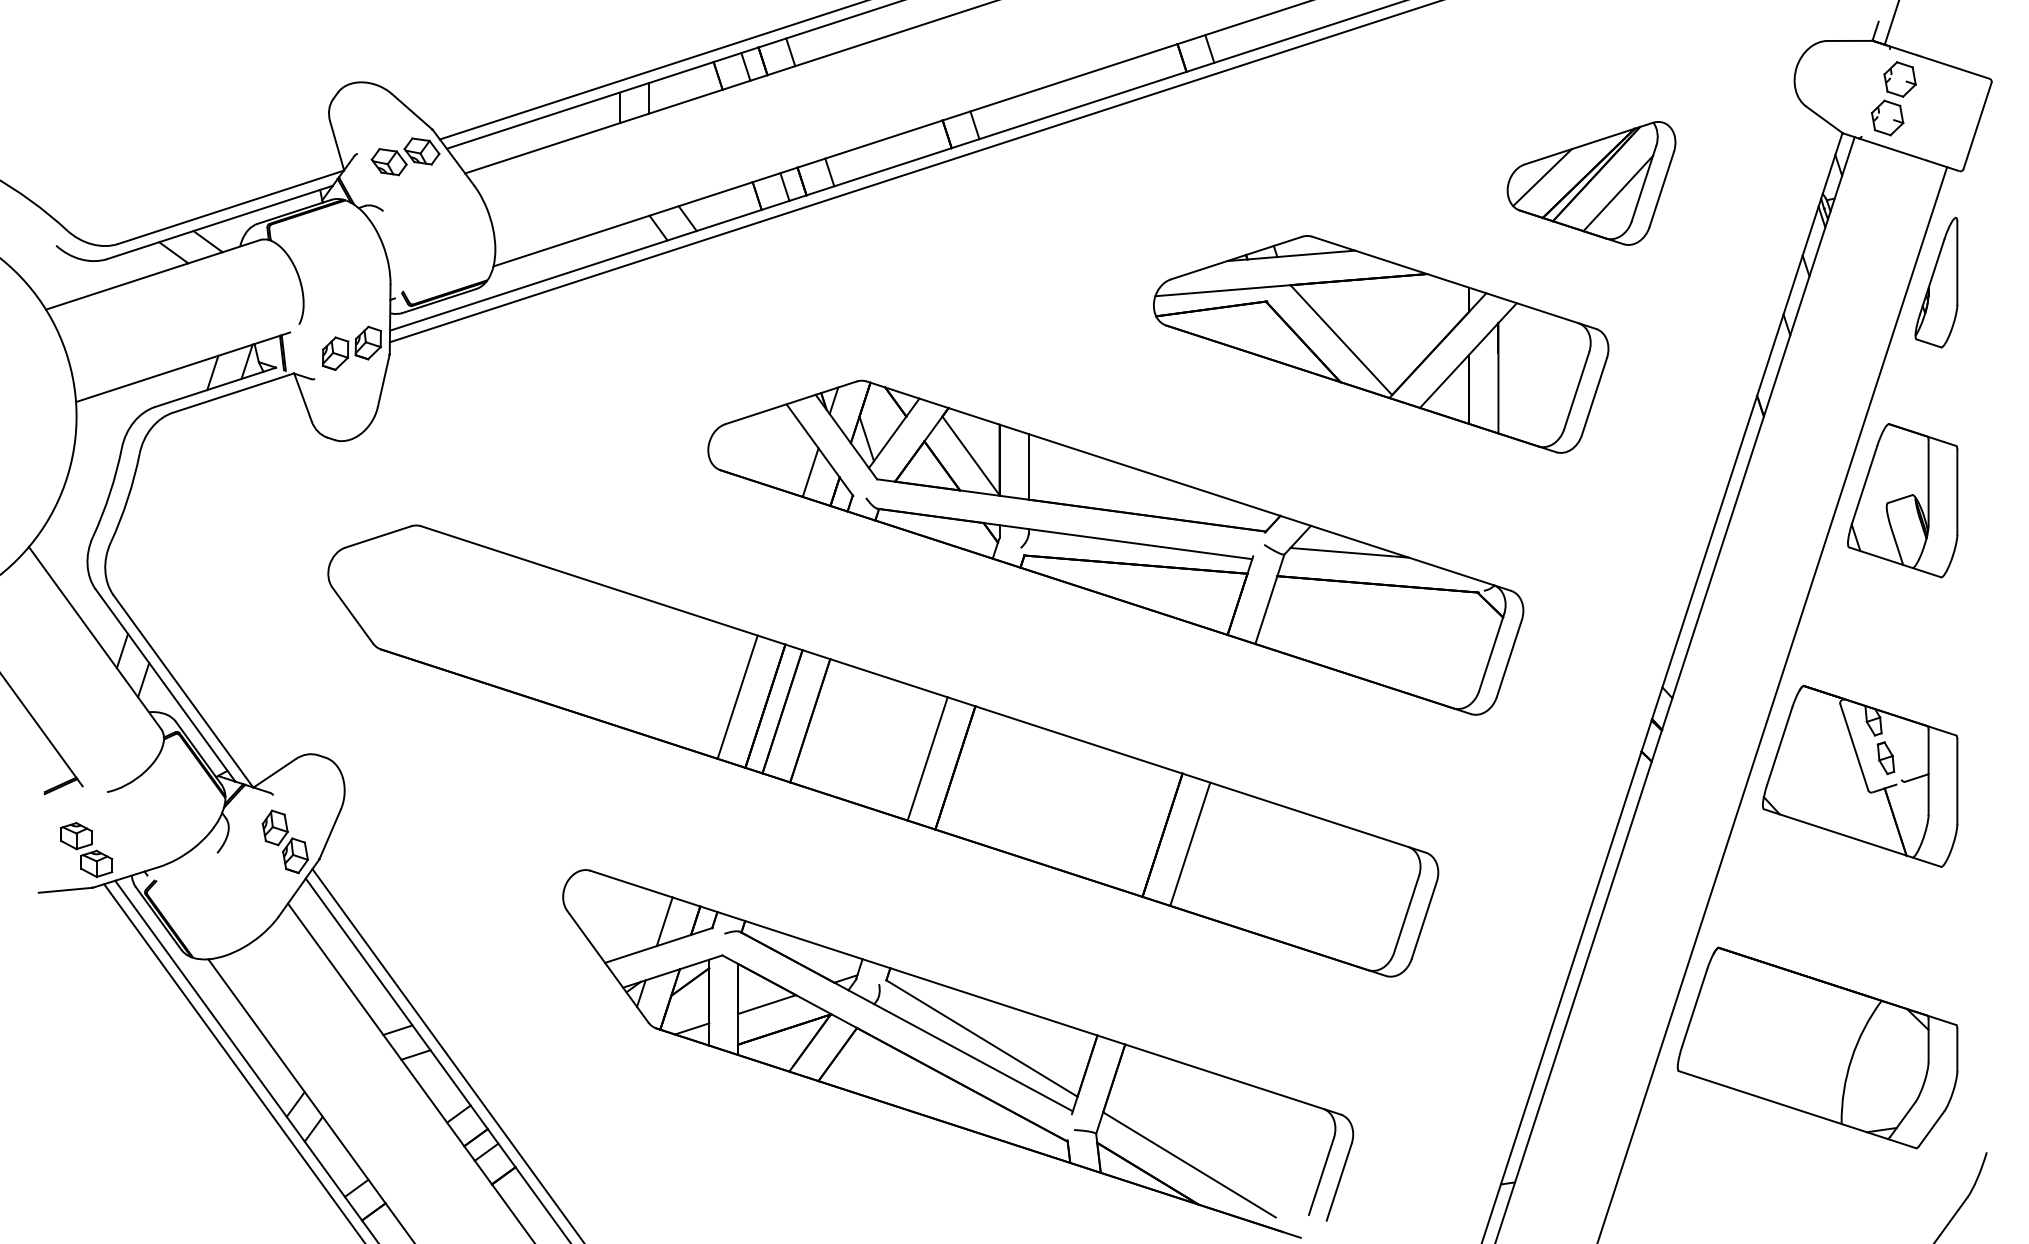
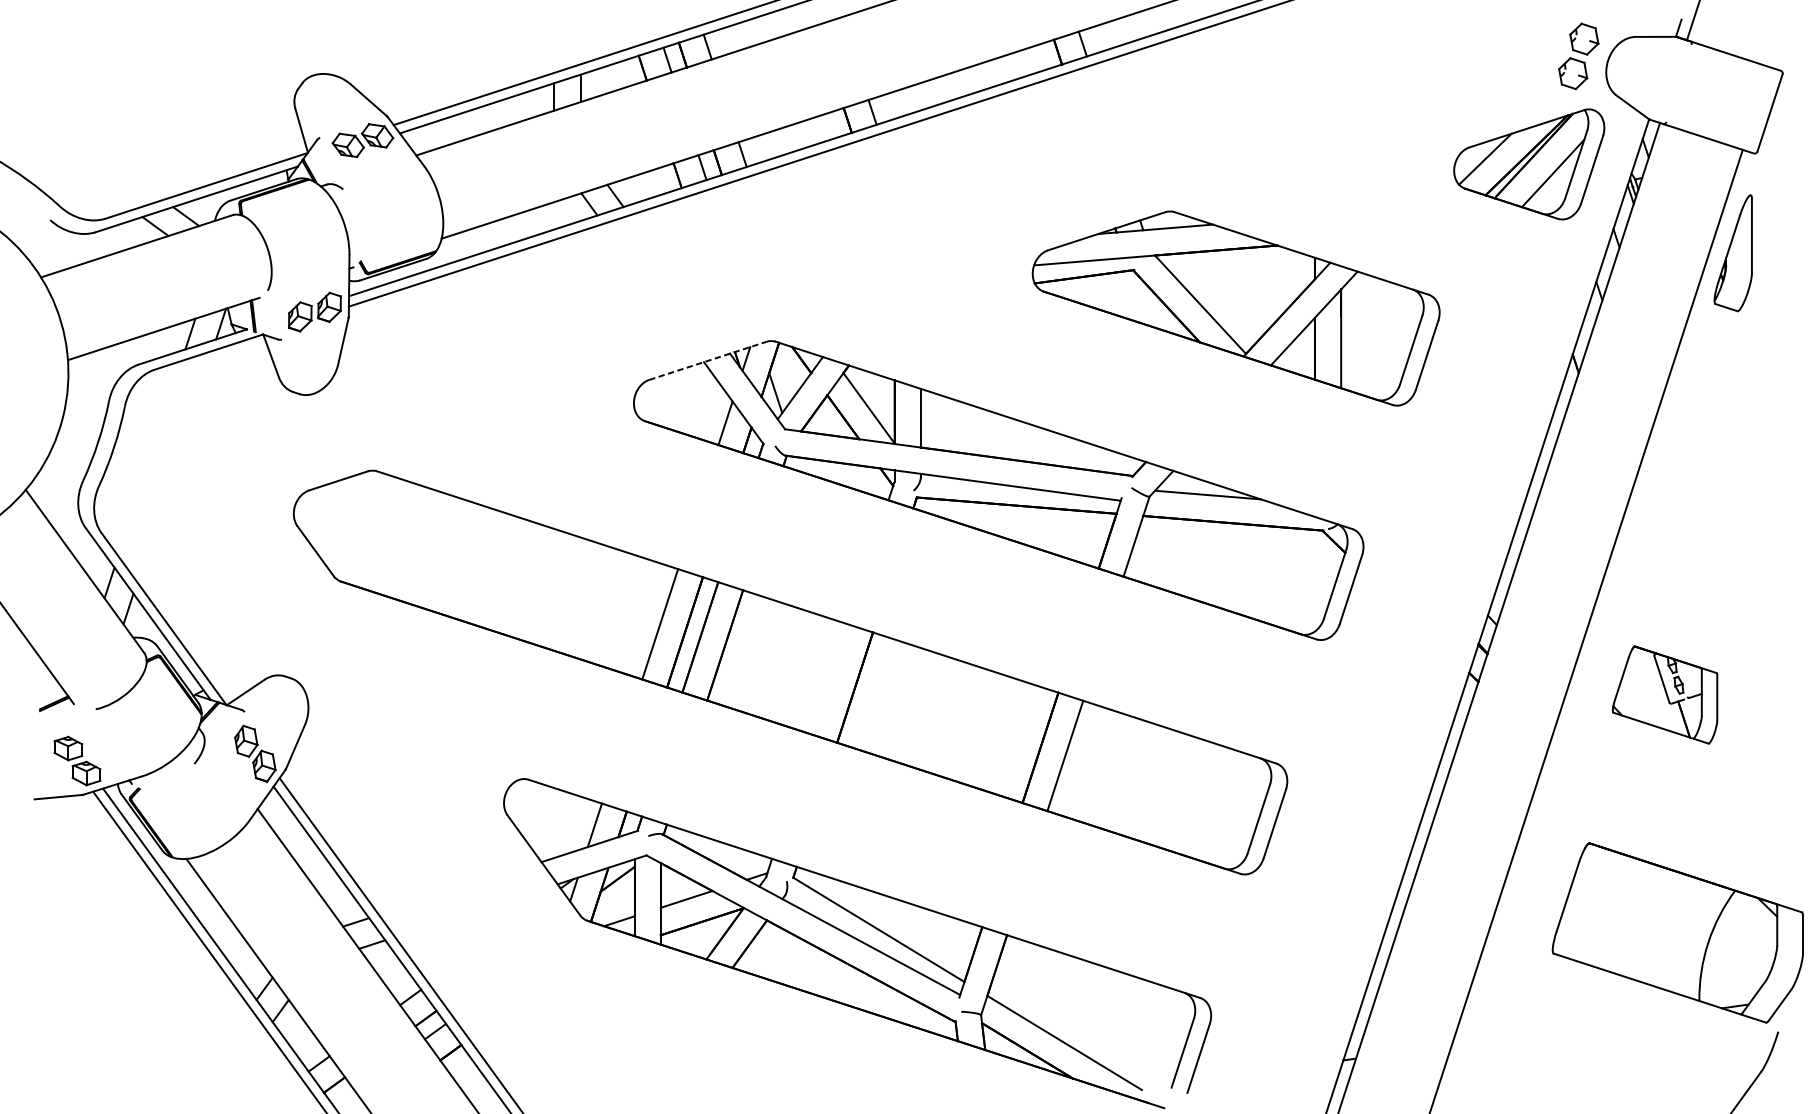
part: (1893, 98) -> (1578, 56), moved
part: (1591, 183) -> (1529, 164), moved
line: (791, 402) -> (708, 360), solid -> dashed
part: (1902, 500) -> (1702, 448), removed
line: (927, 758) -> (830, 679), removed
part: (1860, 775) -> (1665, 694), size x0.6
part: (1817, 1047) -> (1677, 932), moved

